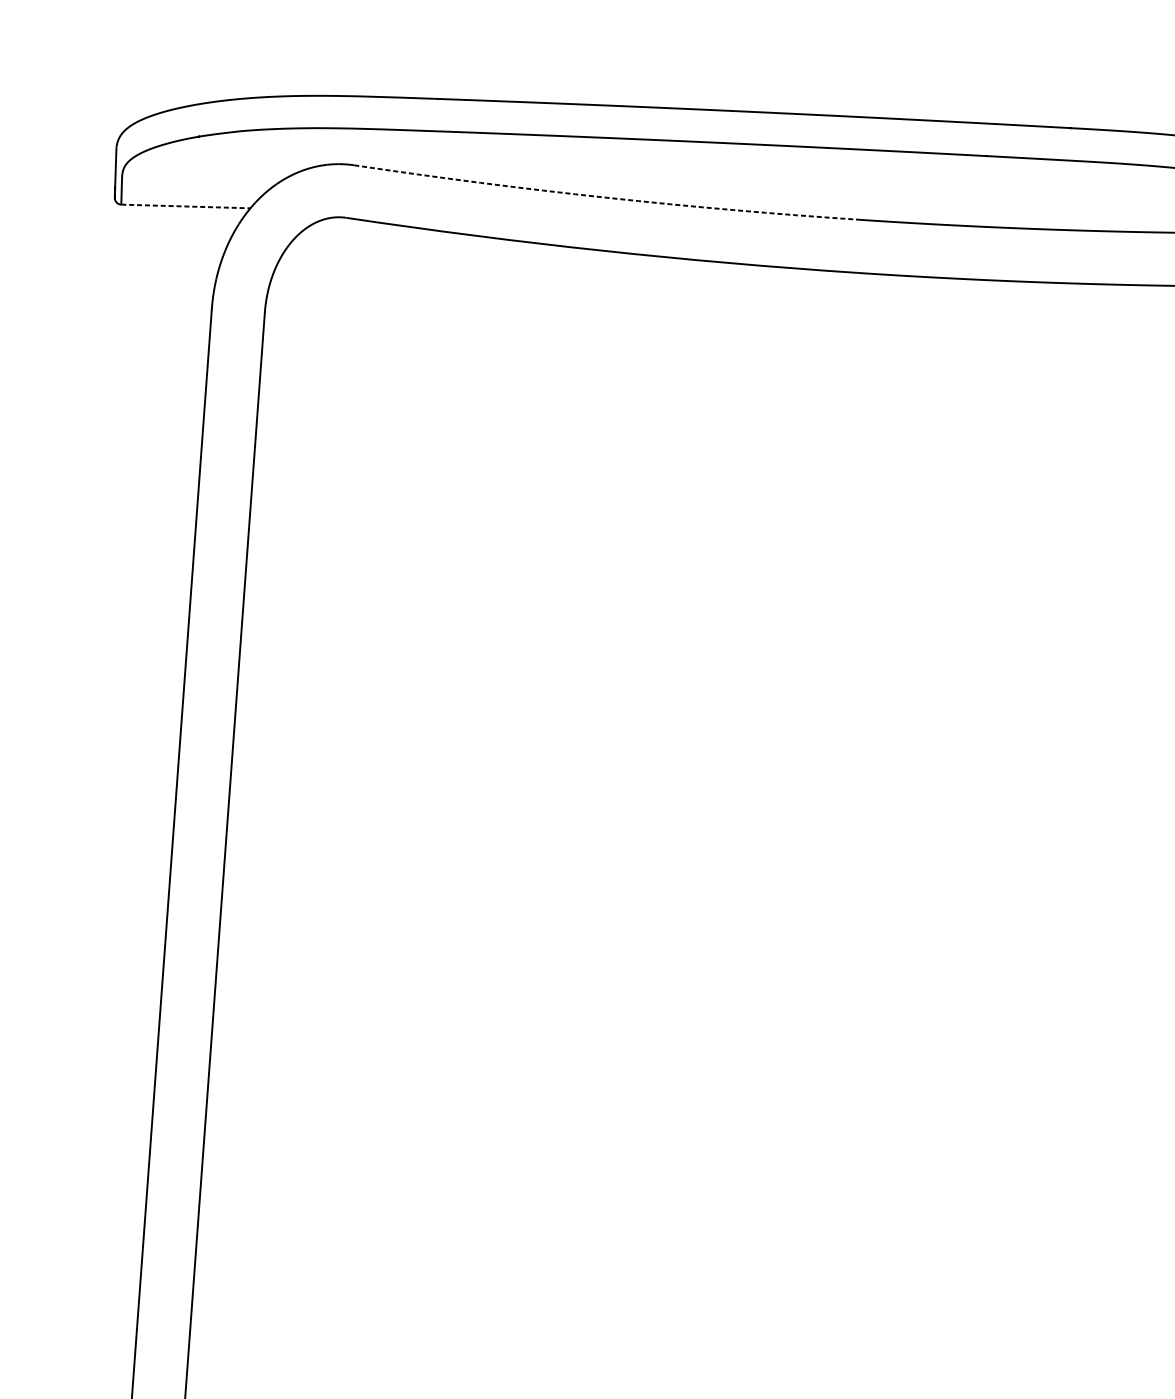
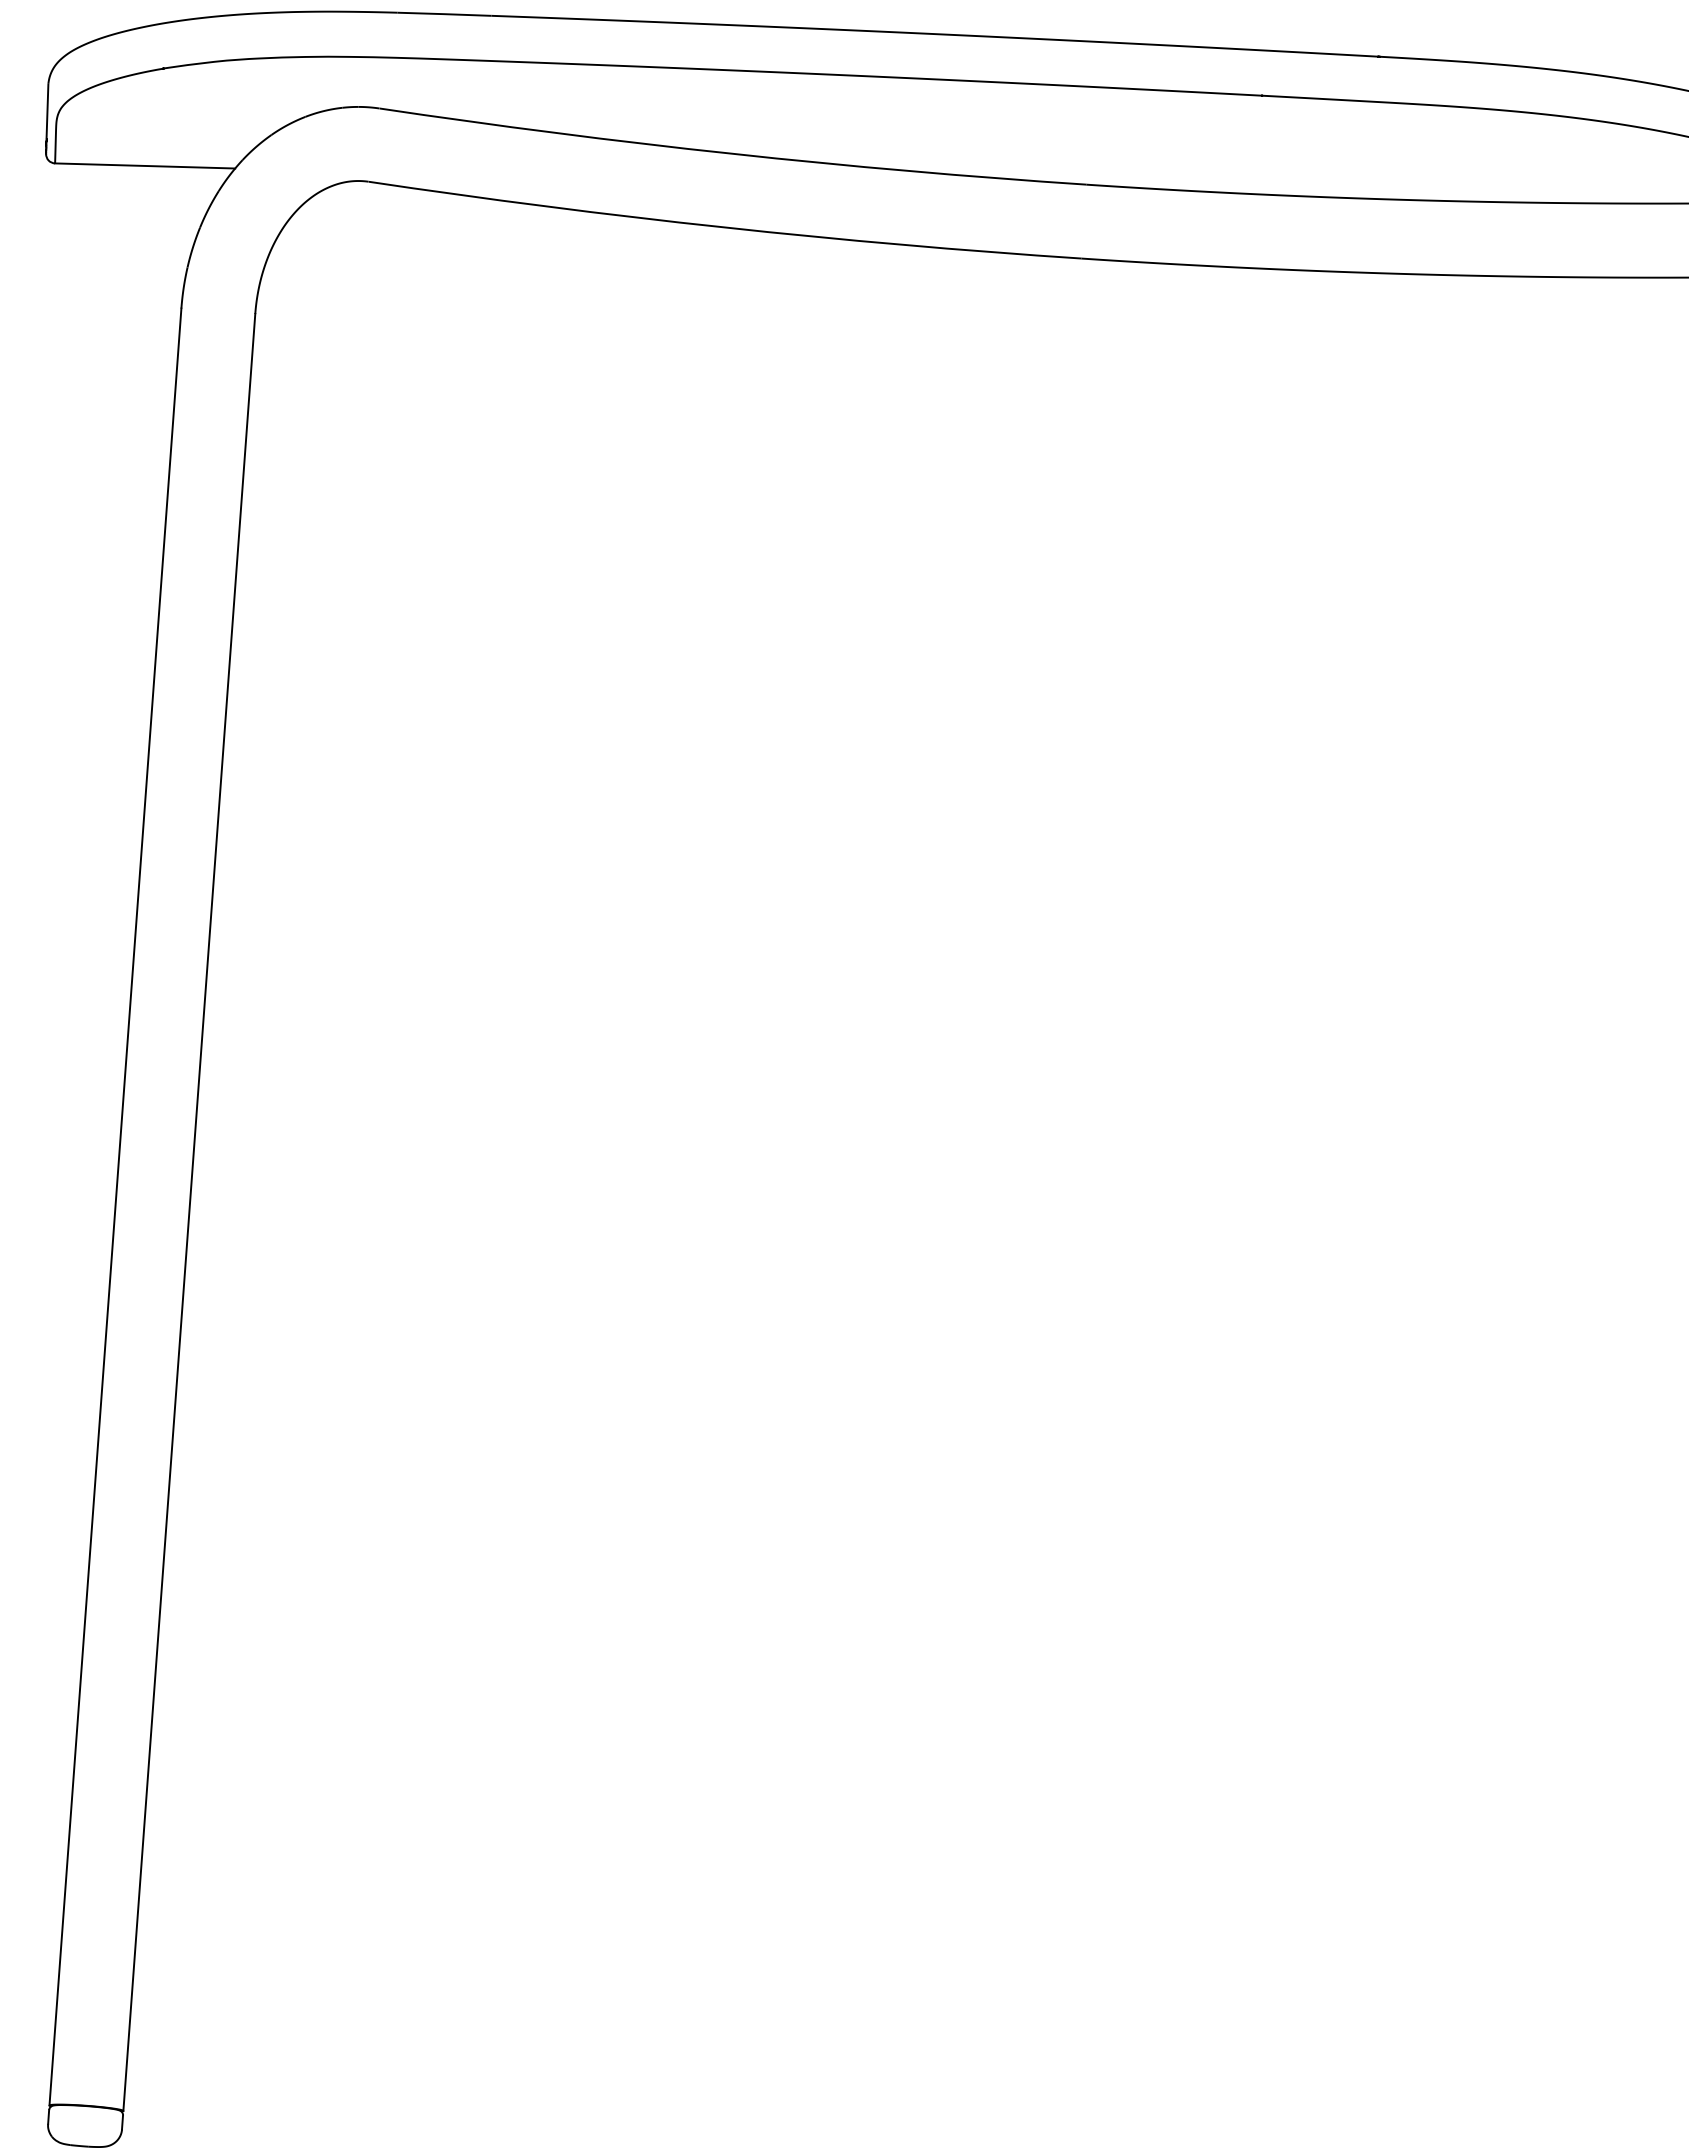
arc: (607, 197) -> (732, 153), dashed -> solid
line: (186, 206) -> (145, 165), dashed -> solid

